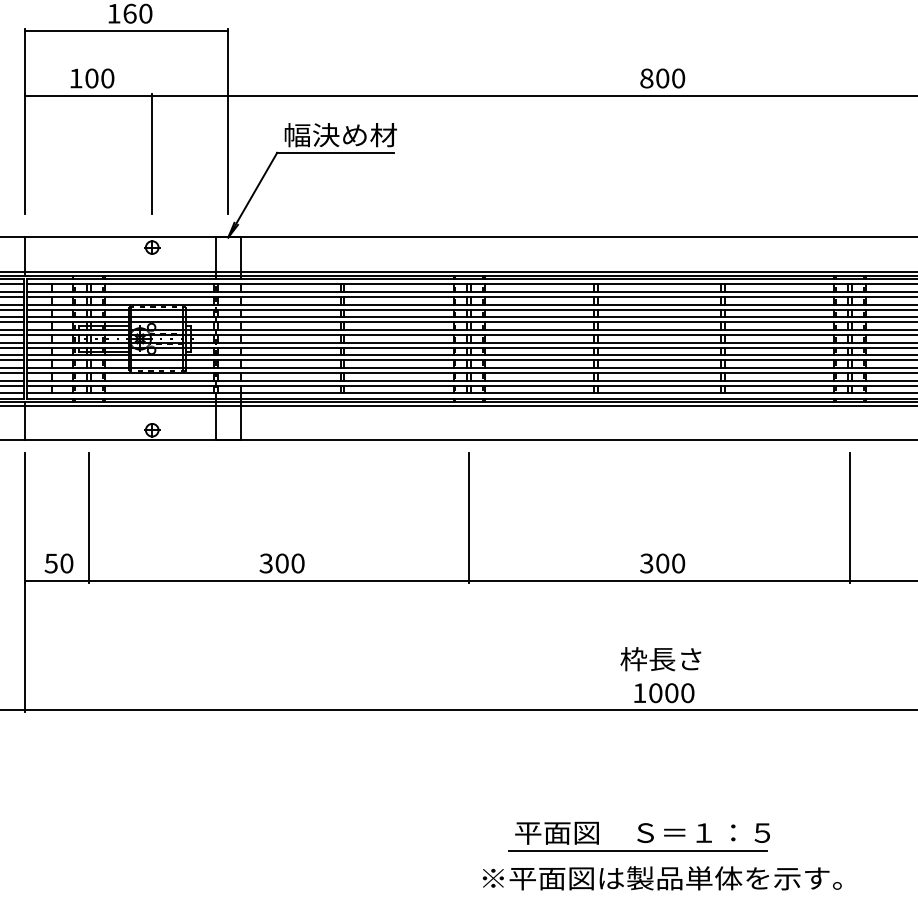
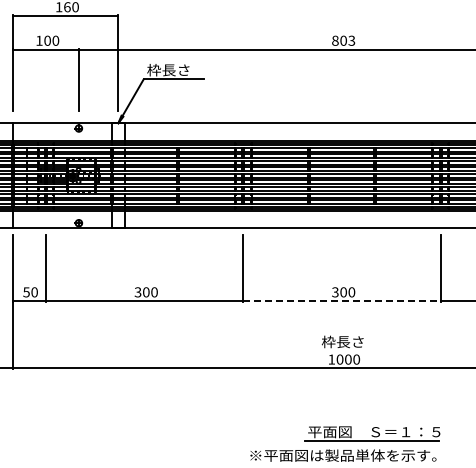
text: (677, 77) -> (351, 40), 800 -> 803
text: (340, 133) -> (176, 69), 幅決め材 -> 枠長さ
line: (660, 581) -> (342, 301), solid -> dashed
part: (639, 835) -> (372, 433), moved

